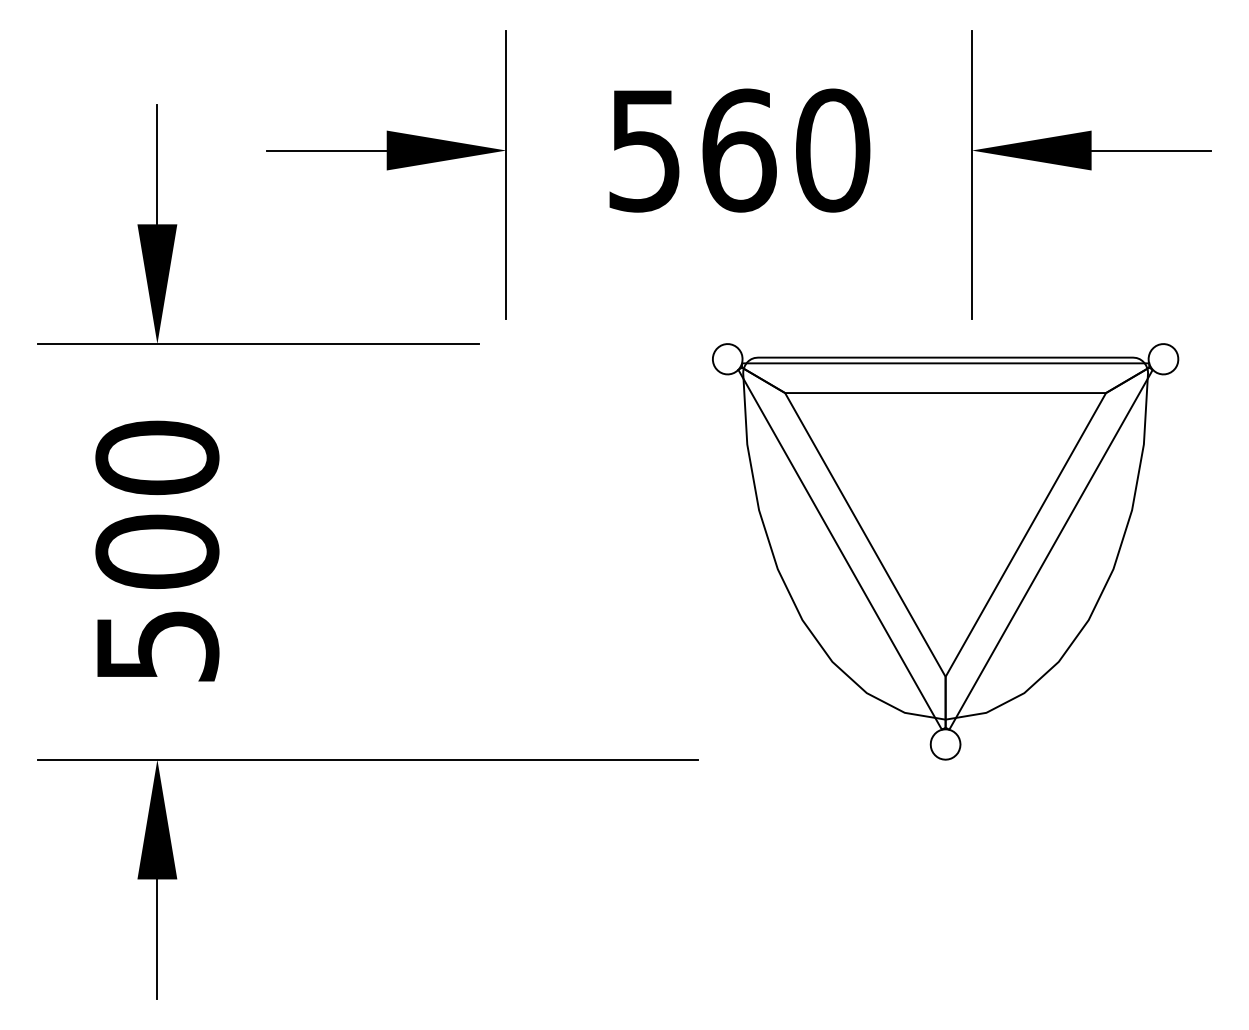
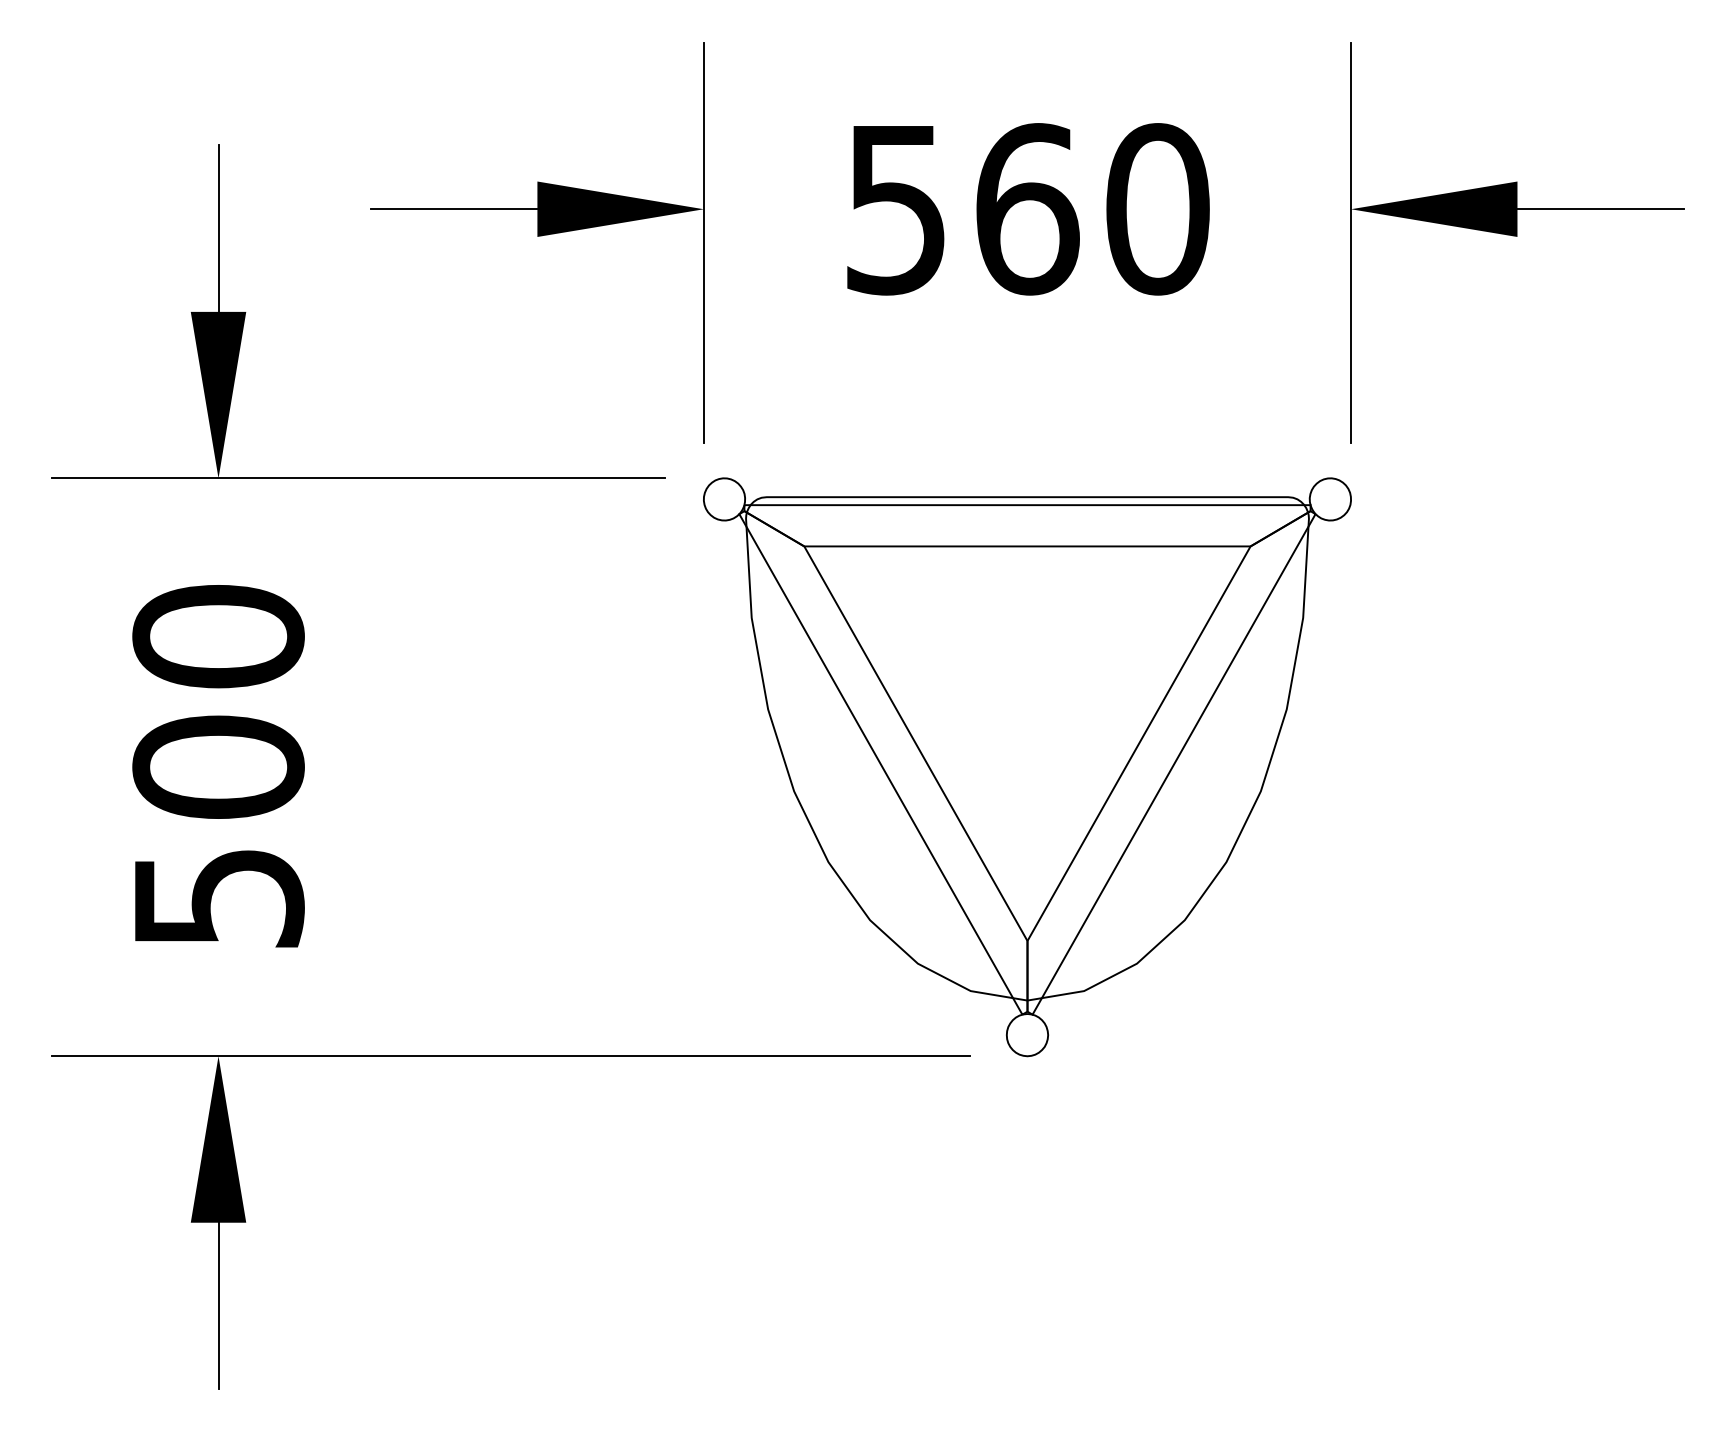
part: (945, 552) -> (1027, 767), moved

